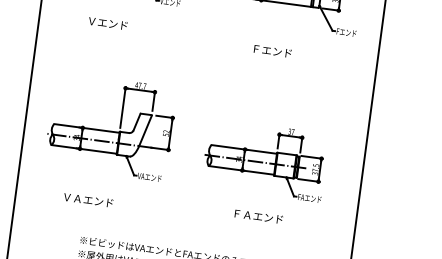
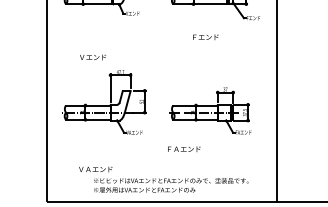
text: (107, 23) -> (92, 57), moved
text: (88, 200) -> (95, 169), moved
text: (259, 215) -> (184, 148), moved

